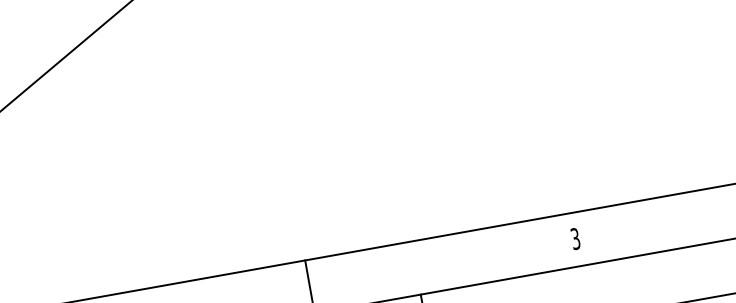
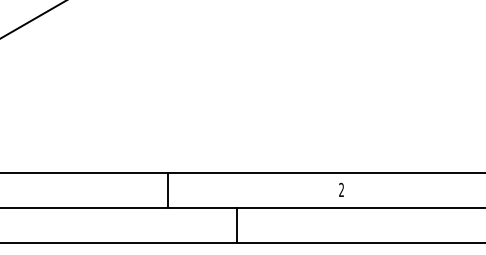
text: (575, 239) -> (341, 190), 3 -> 2

